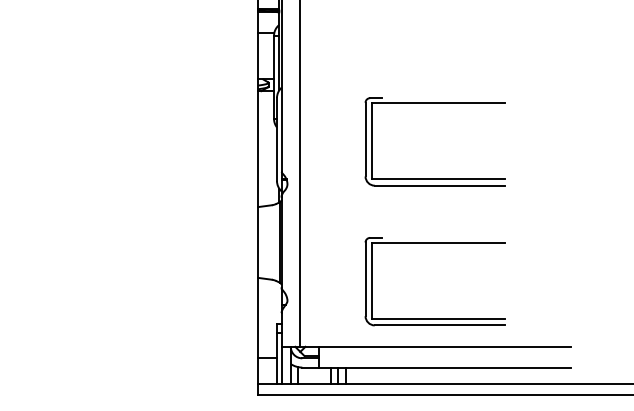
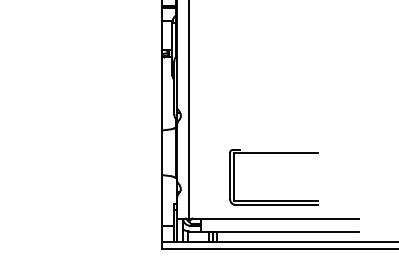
part: (434, 178) -> (273, 112), removed

